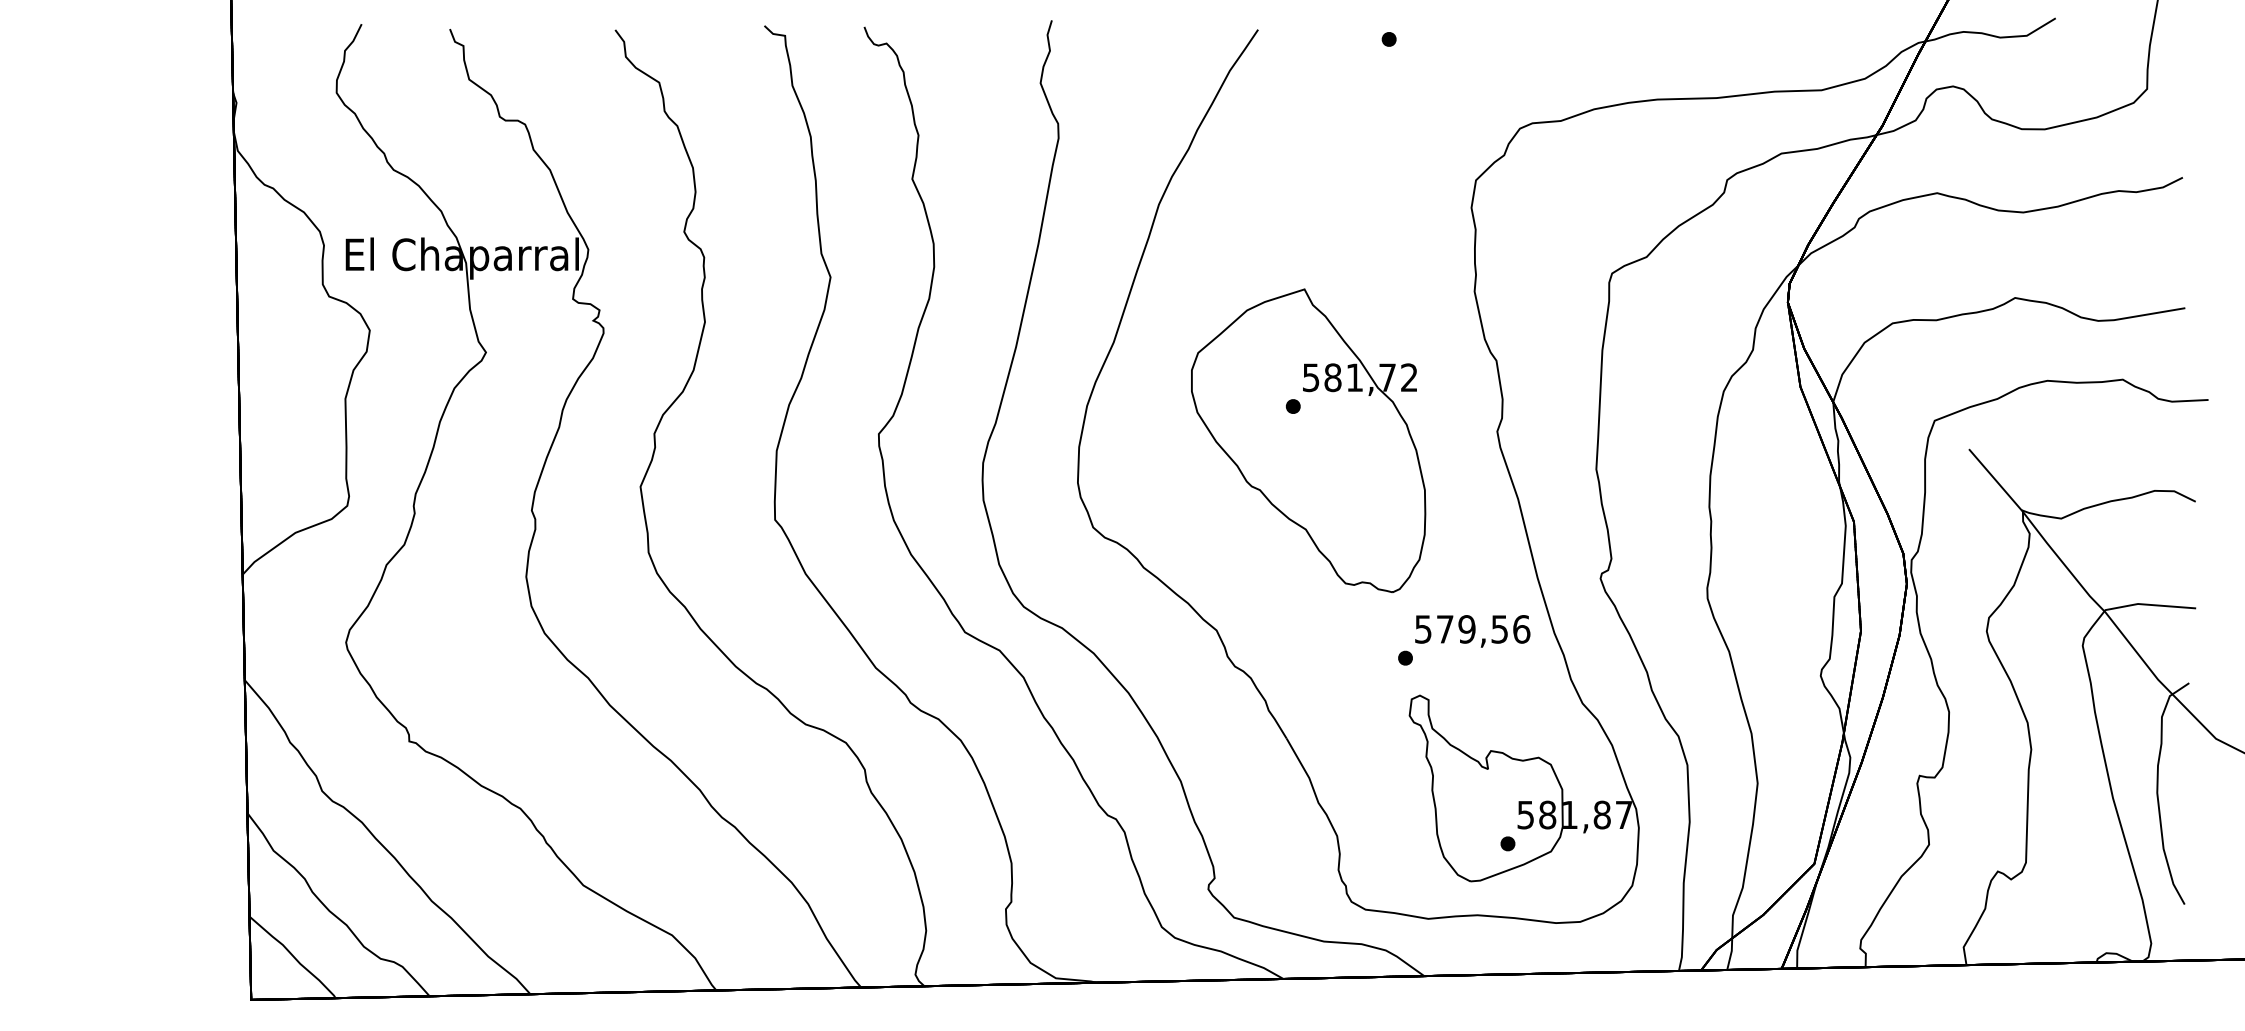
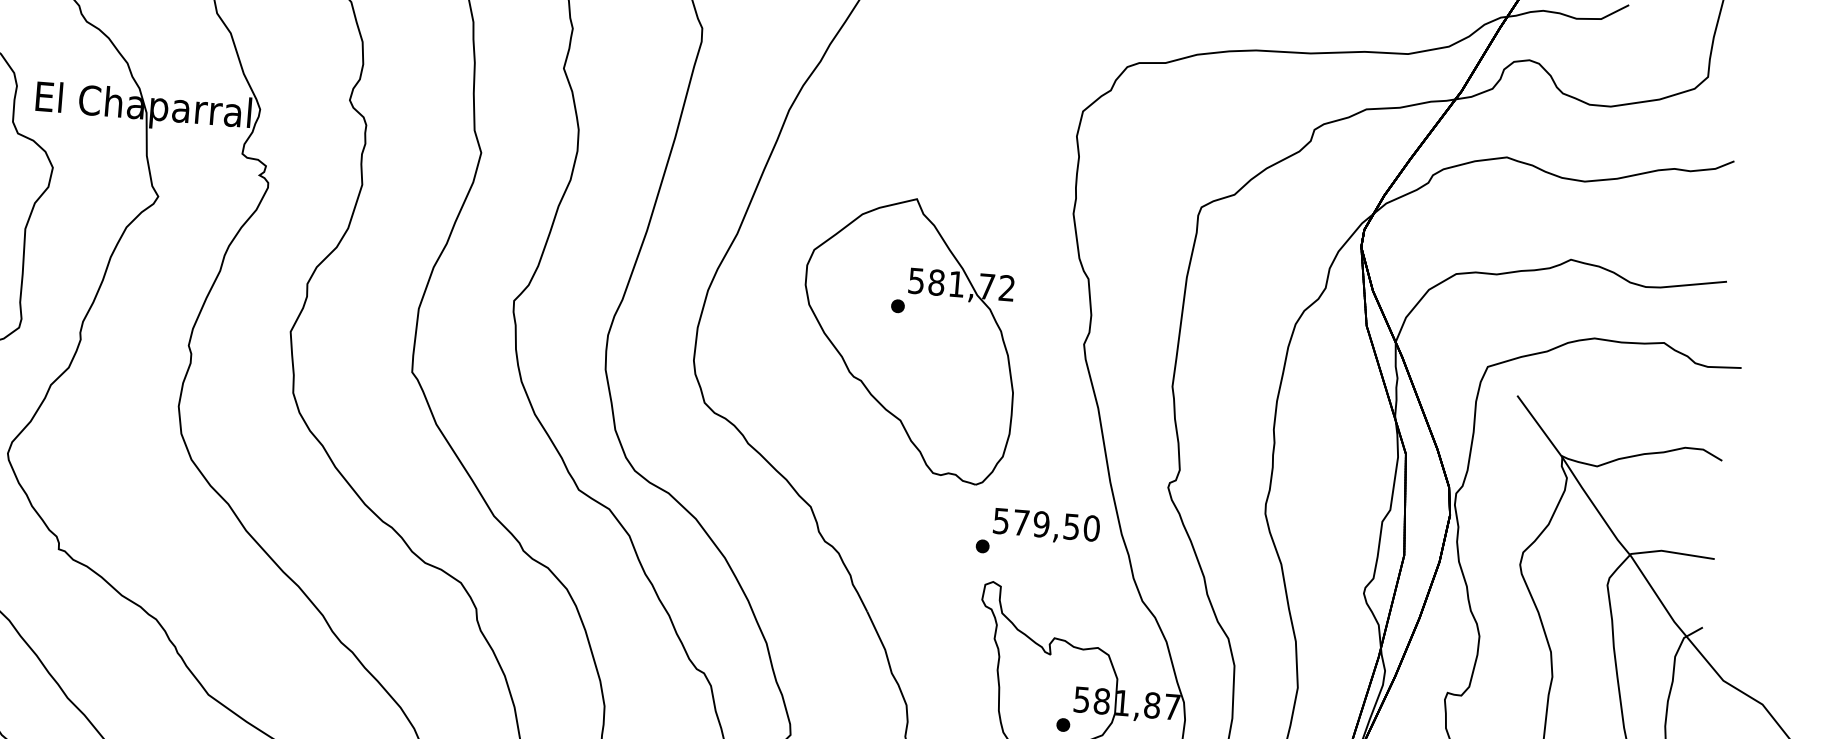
text: (1521, 629) -> (1091, 528), 579,56 -> 579,50

